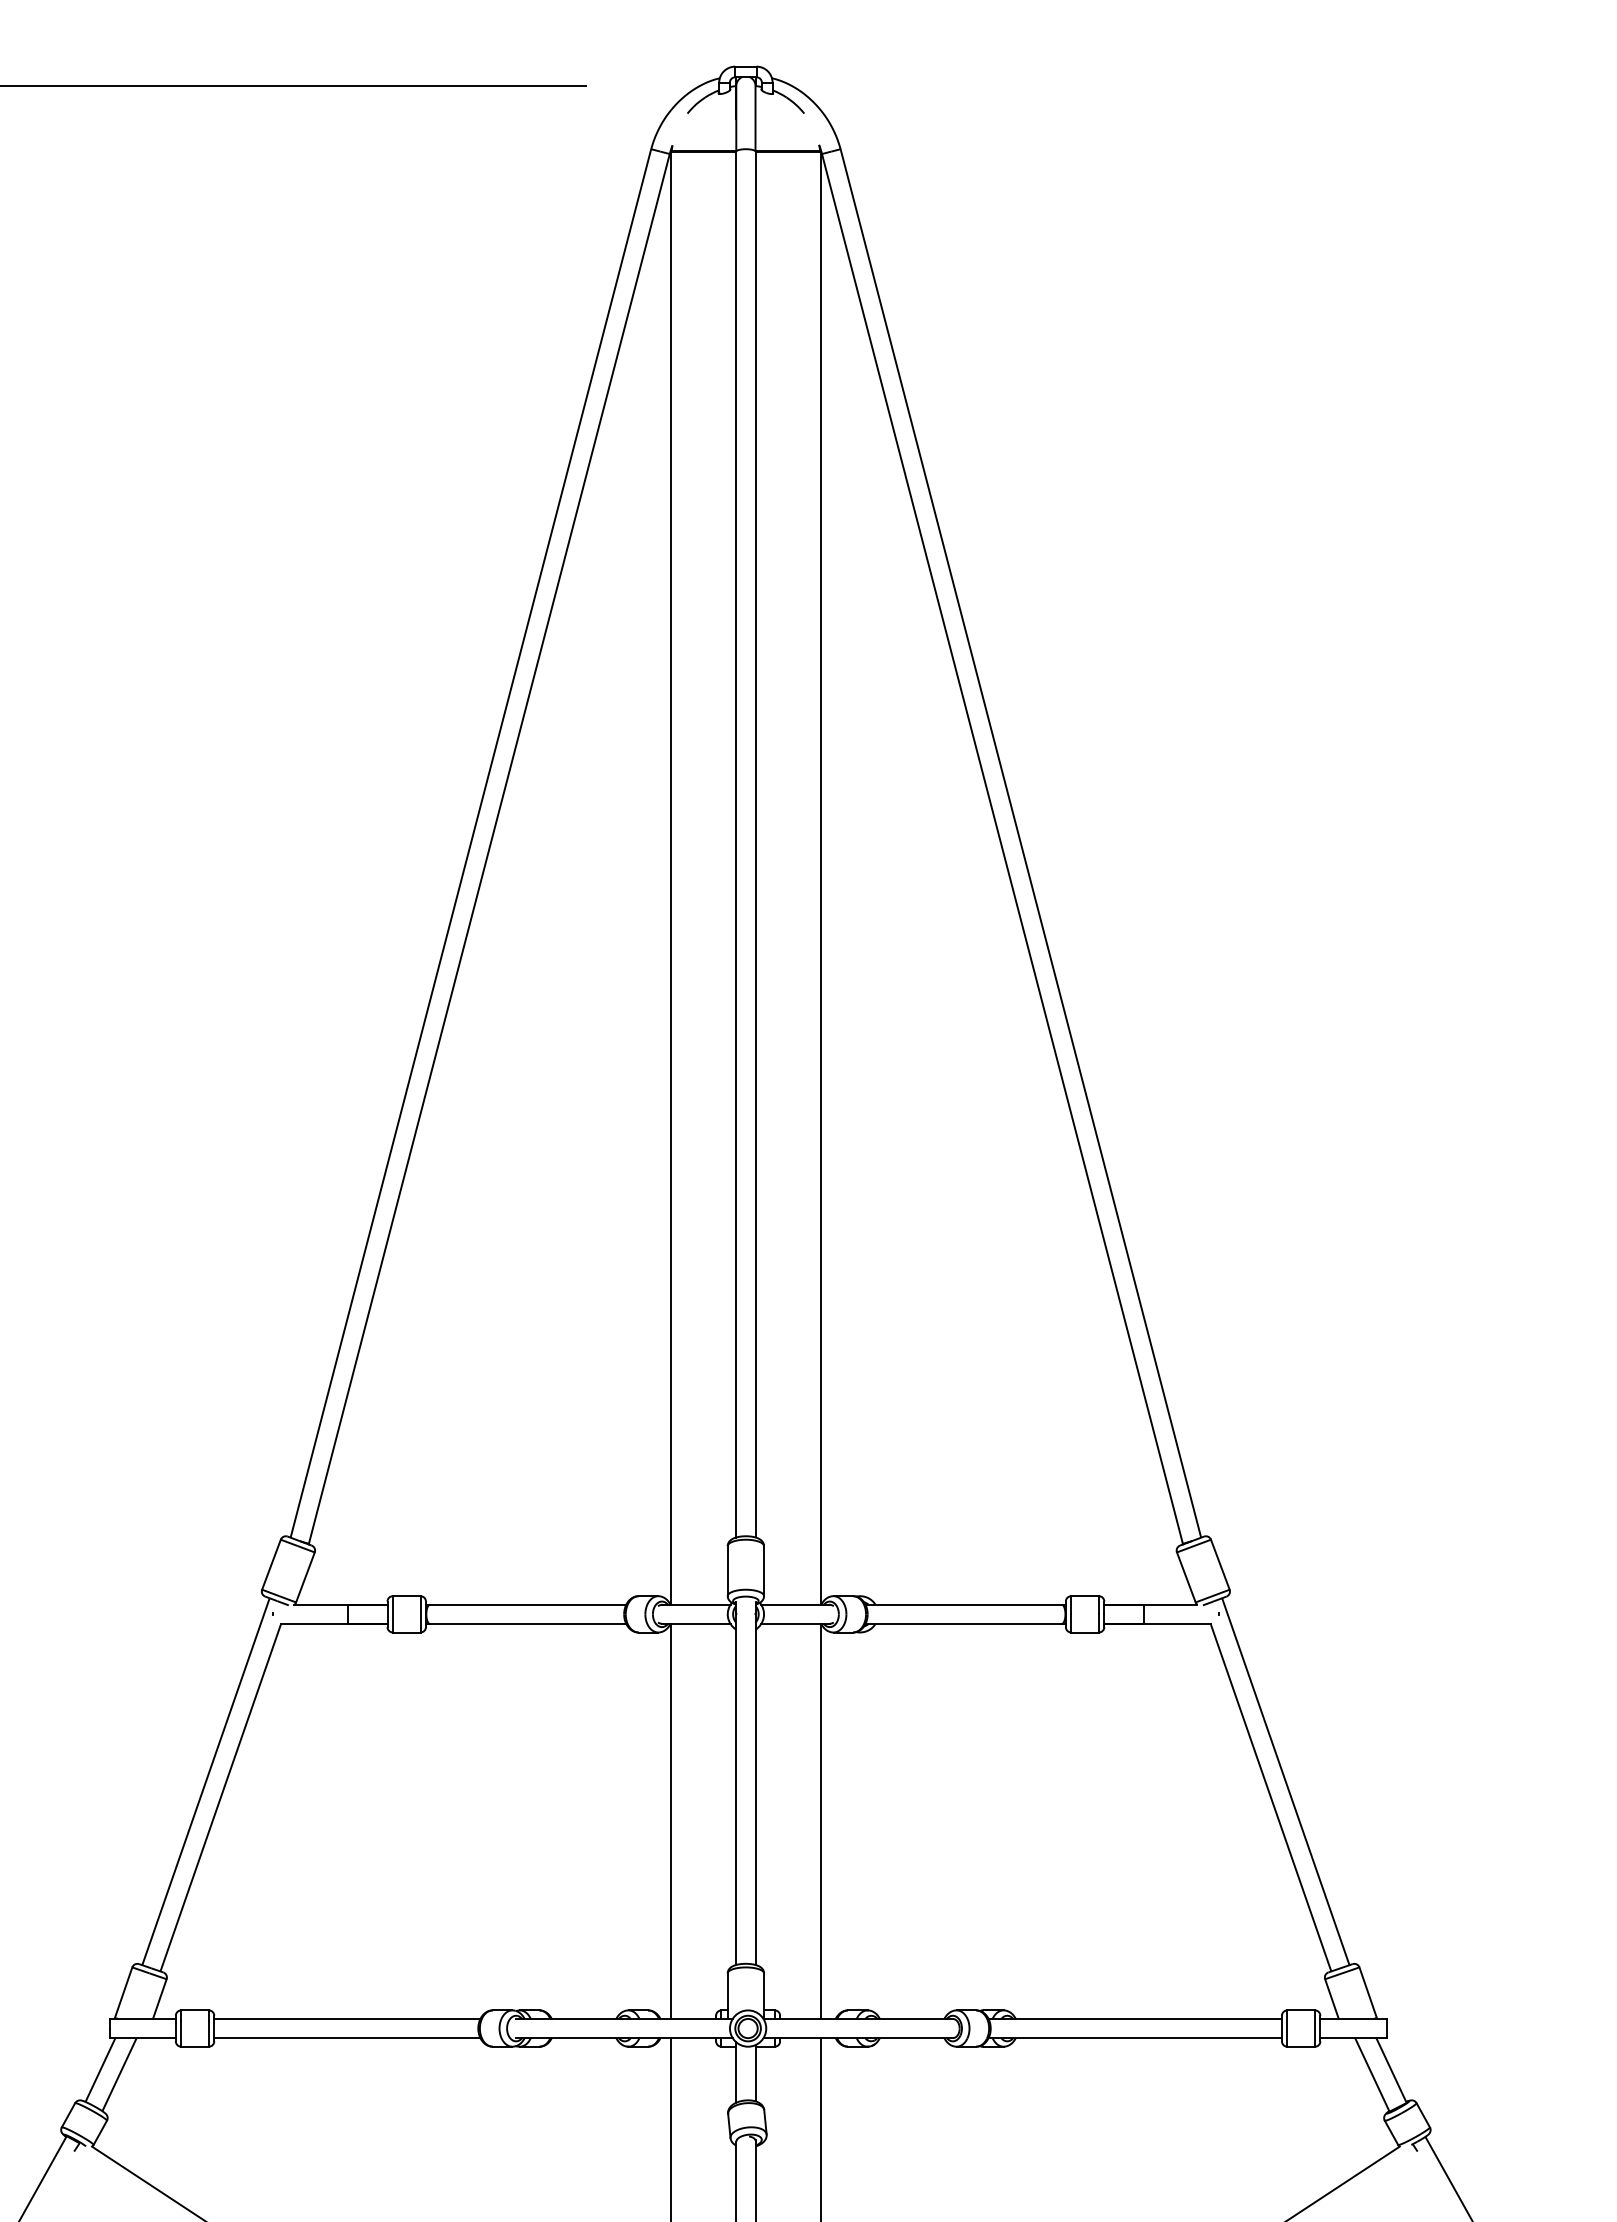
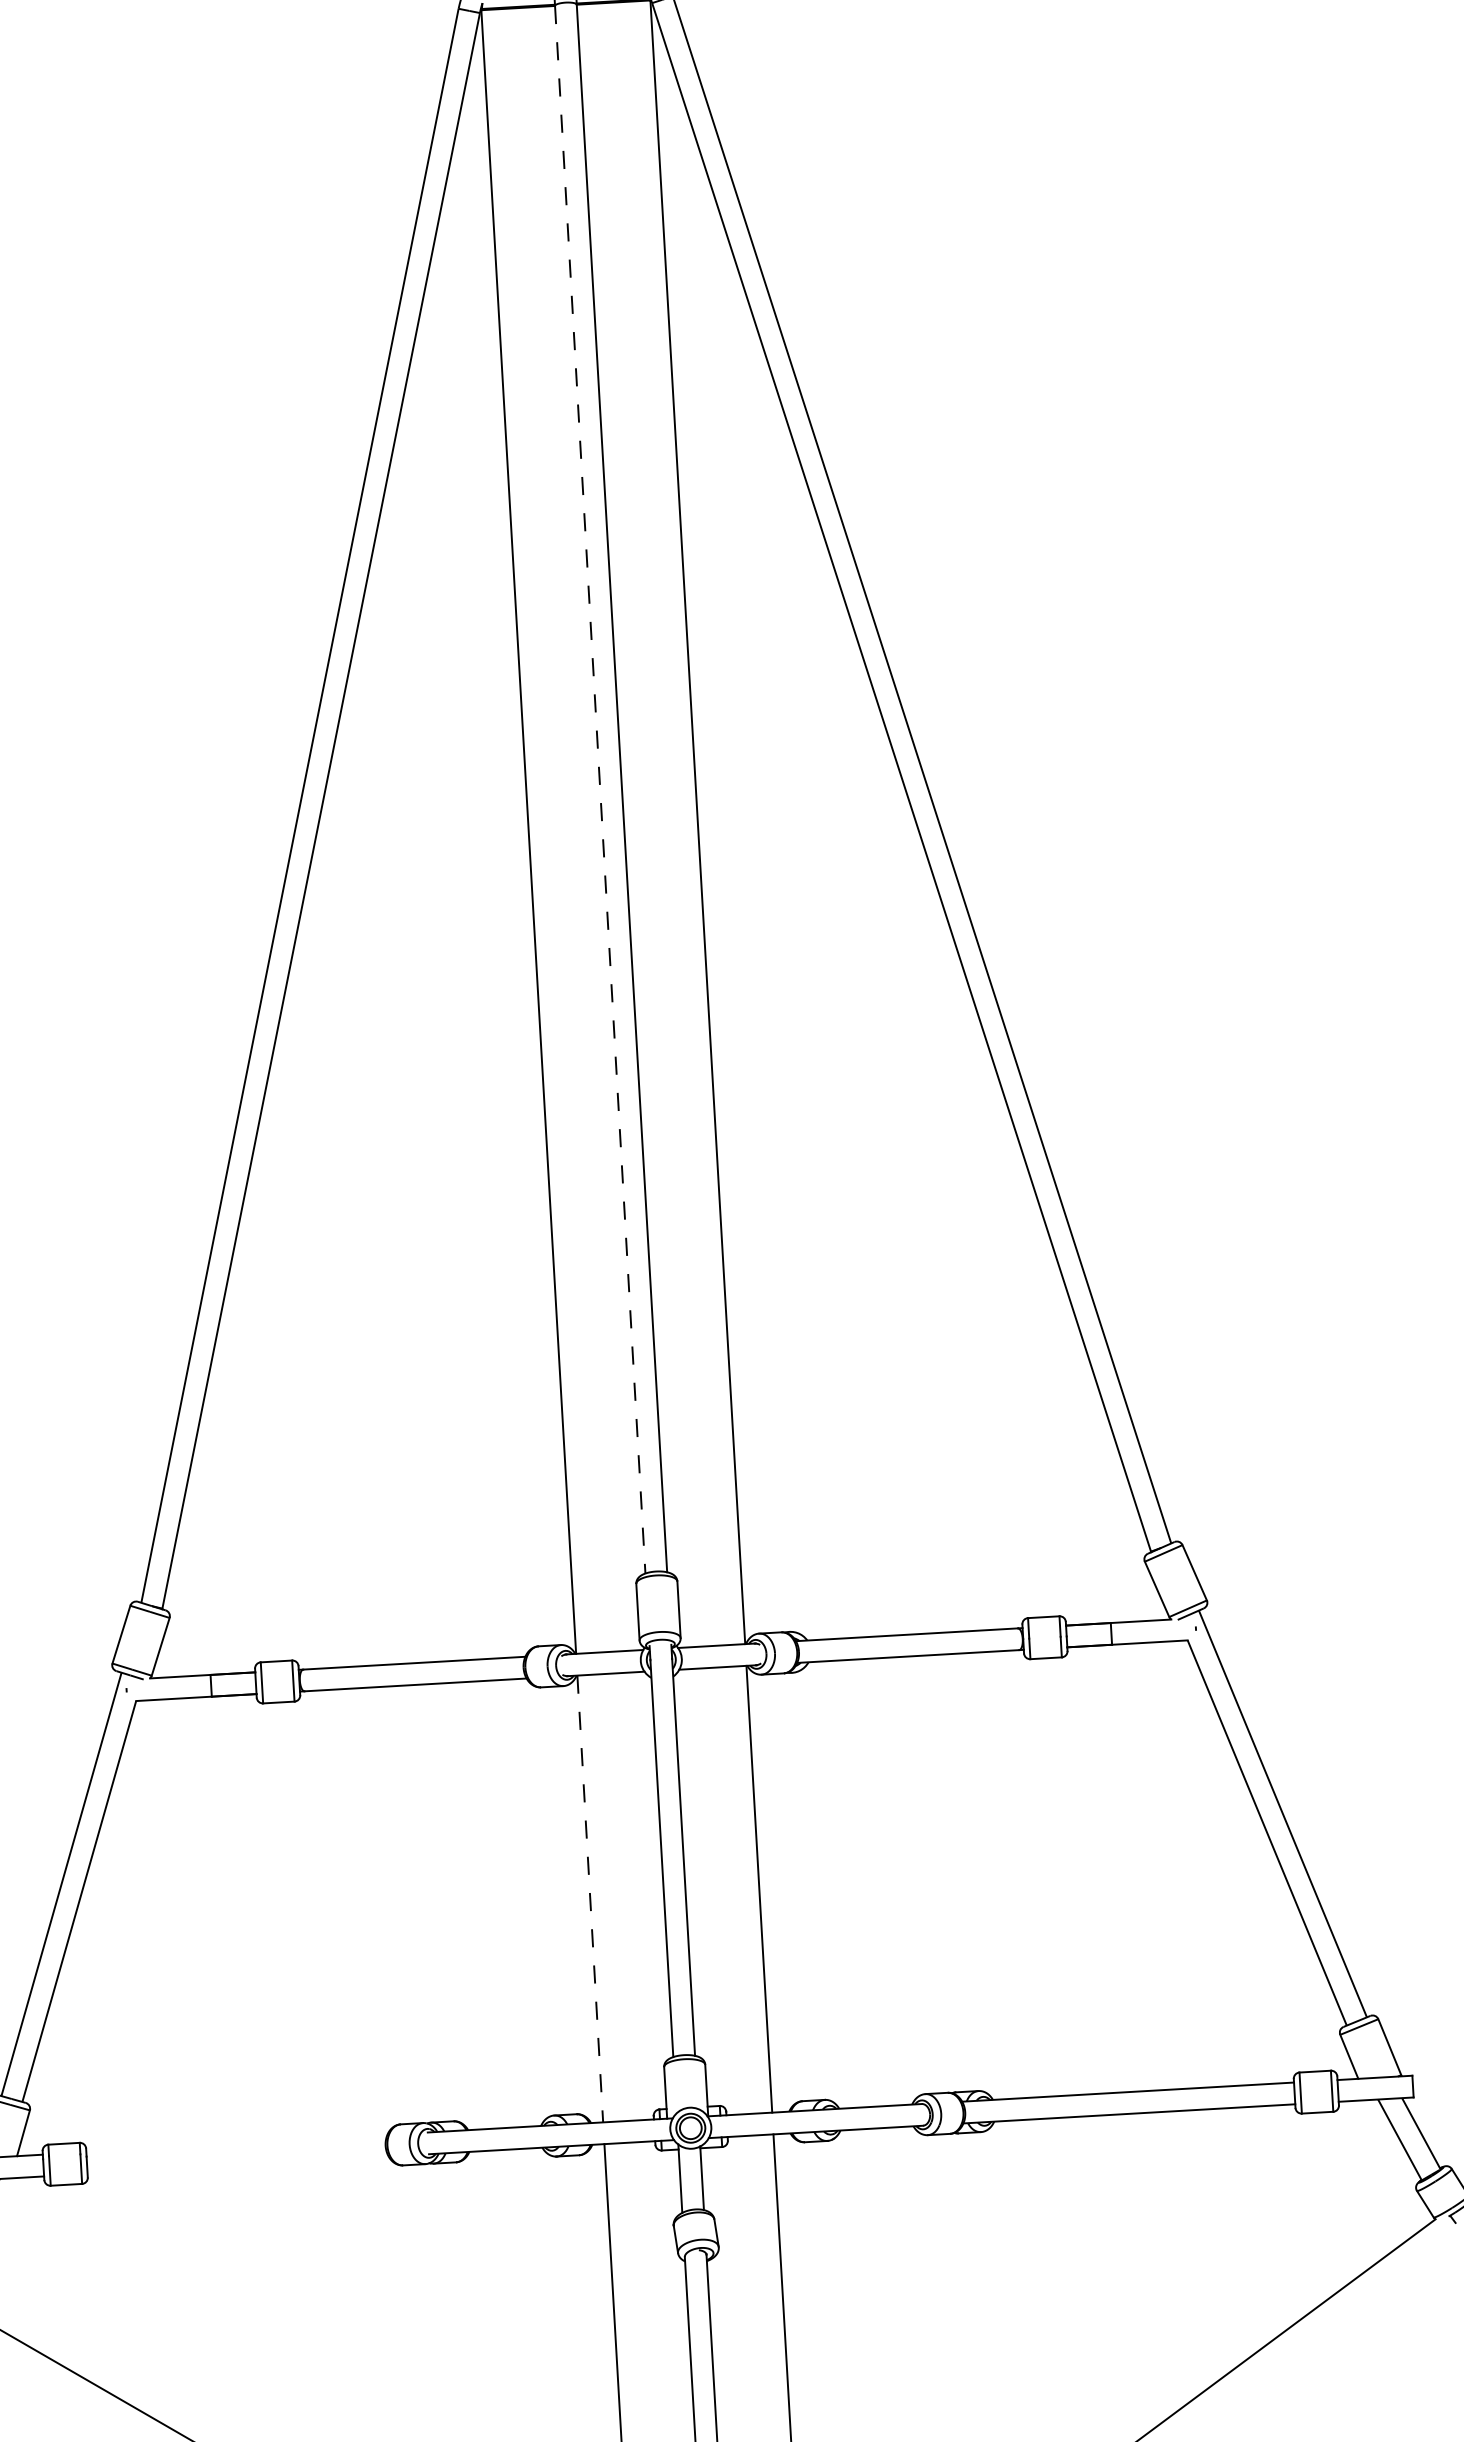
line: (736, 844) -> (600, 789), solid -> dashed
line: (671, 1821) -> (590, 1899), solid -> dashed
line: (347, 2018) -> (237, 2142), removed
line: (347, 2038) -> (238, 2165), removed

